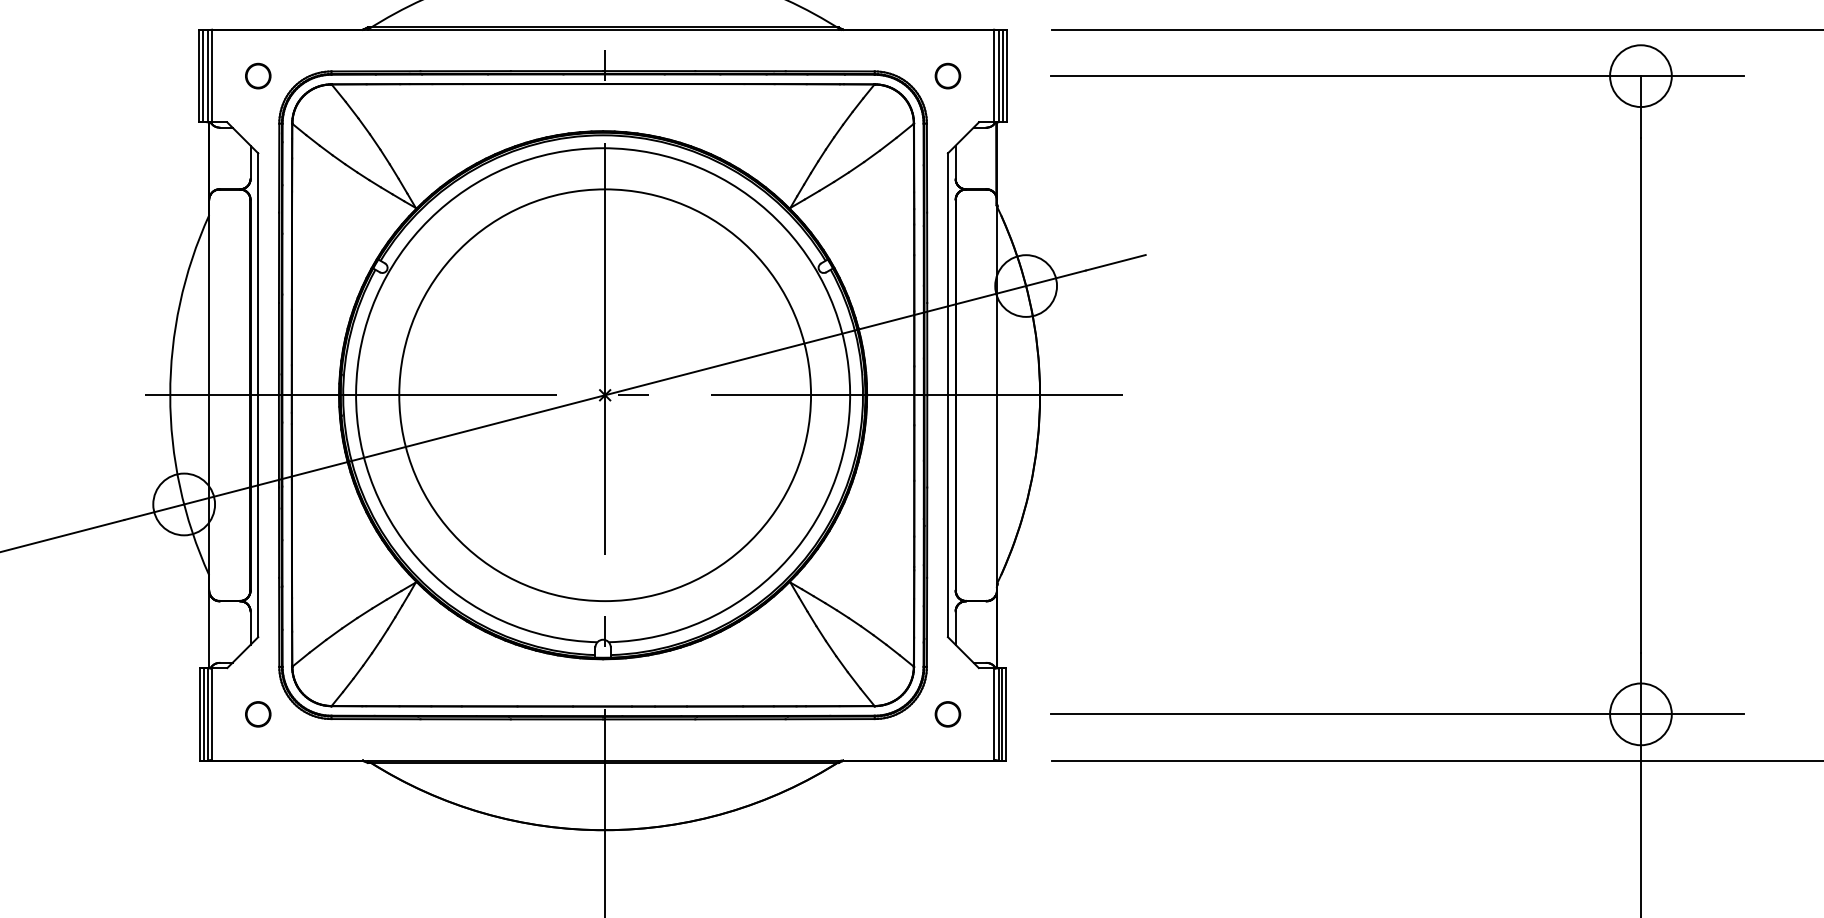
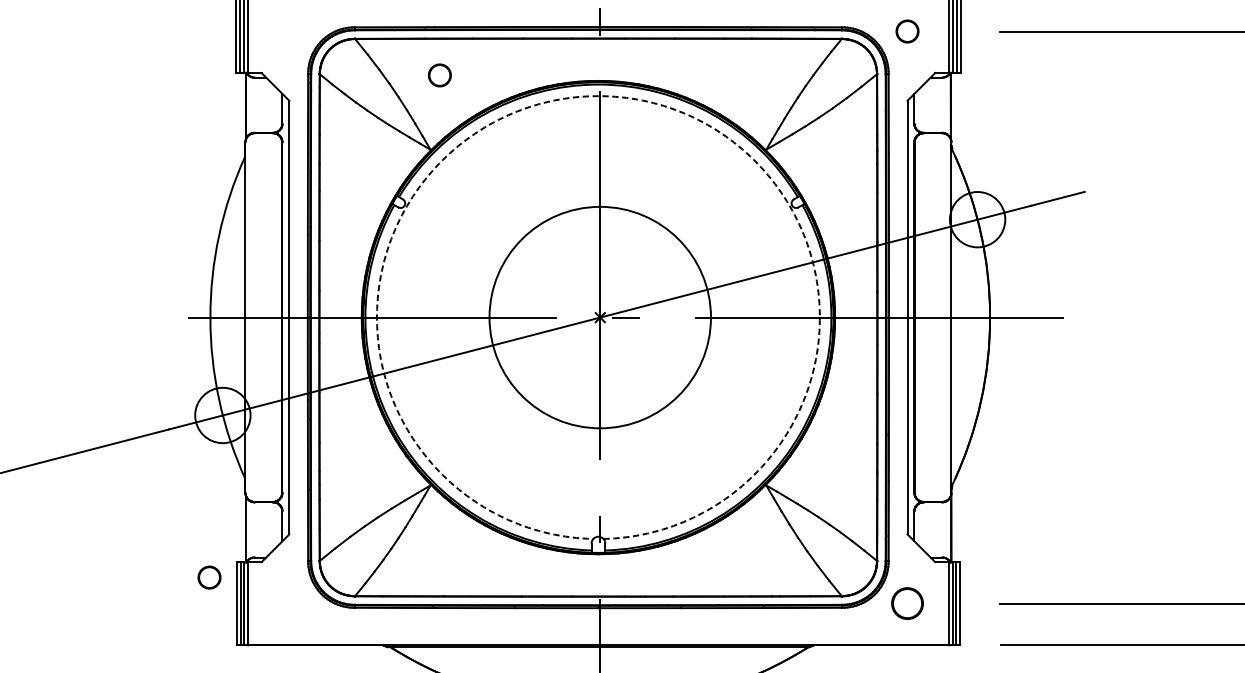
part: (258, 75) -> (440, 74), moved
arc: (603, 148) -> (598, 96), solid -> dashed
circle: (605, 395) -> (600, 317), size x0.6
circle: (258, 714) -> (209, 577), moved
part: (947, 714) -> (907, 603), size x1.4

